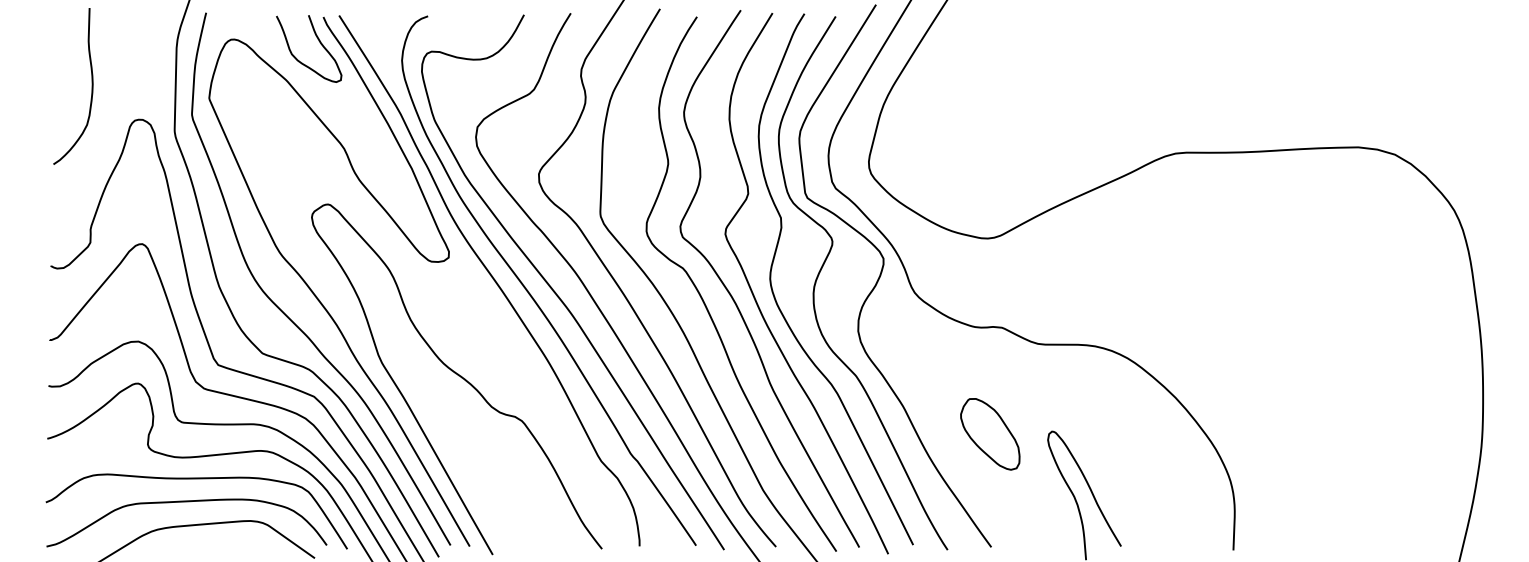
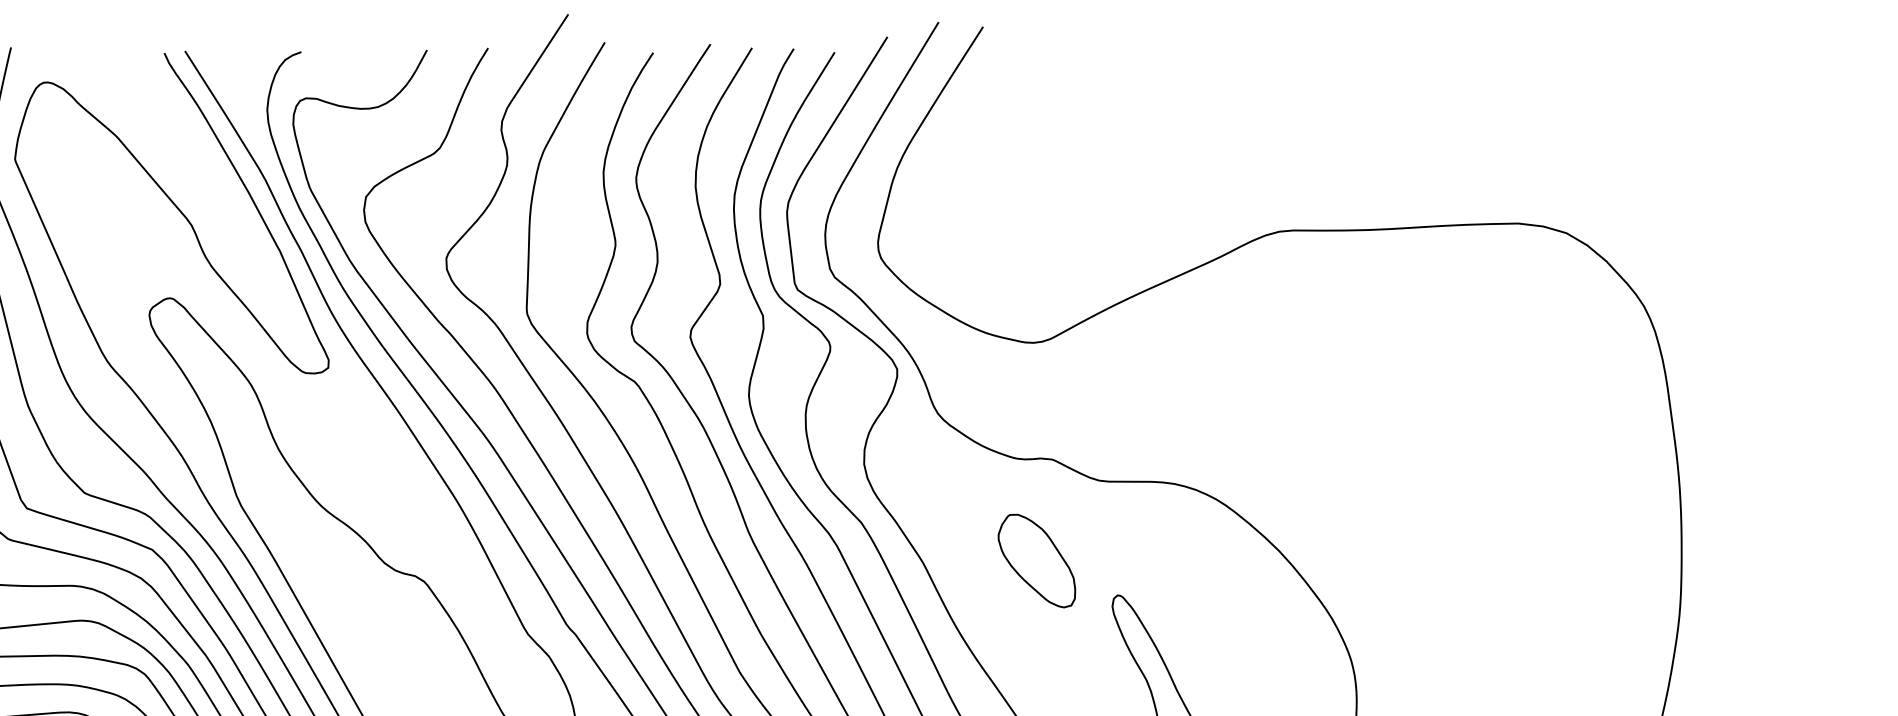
curve: (318, 41) -> (157, 85), removed
part: (990, 434) -> (1037, 561), moved

